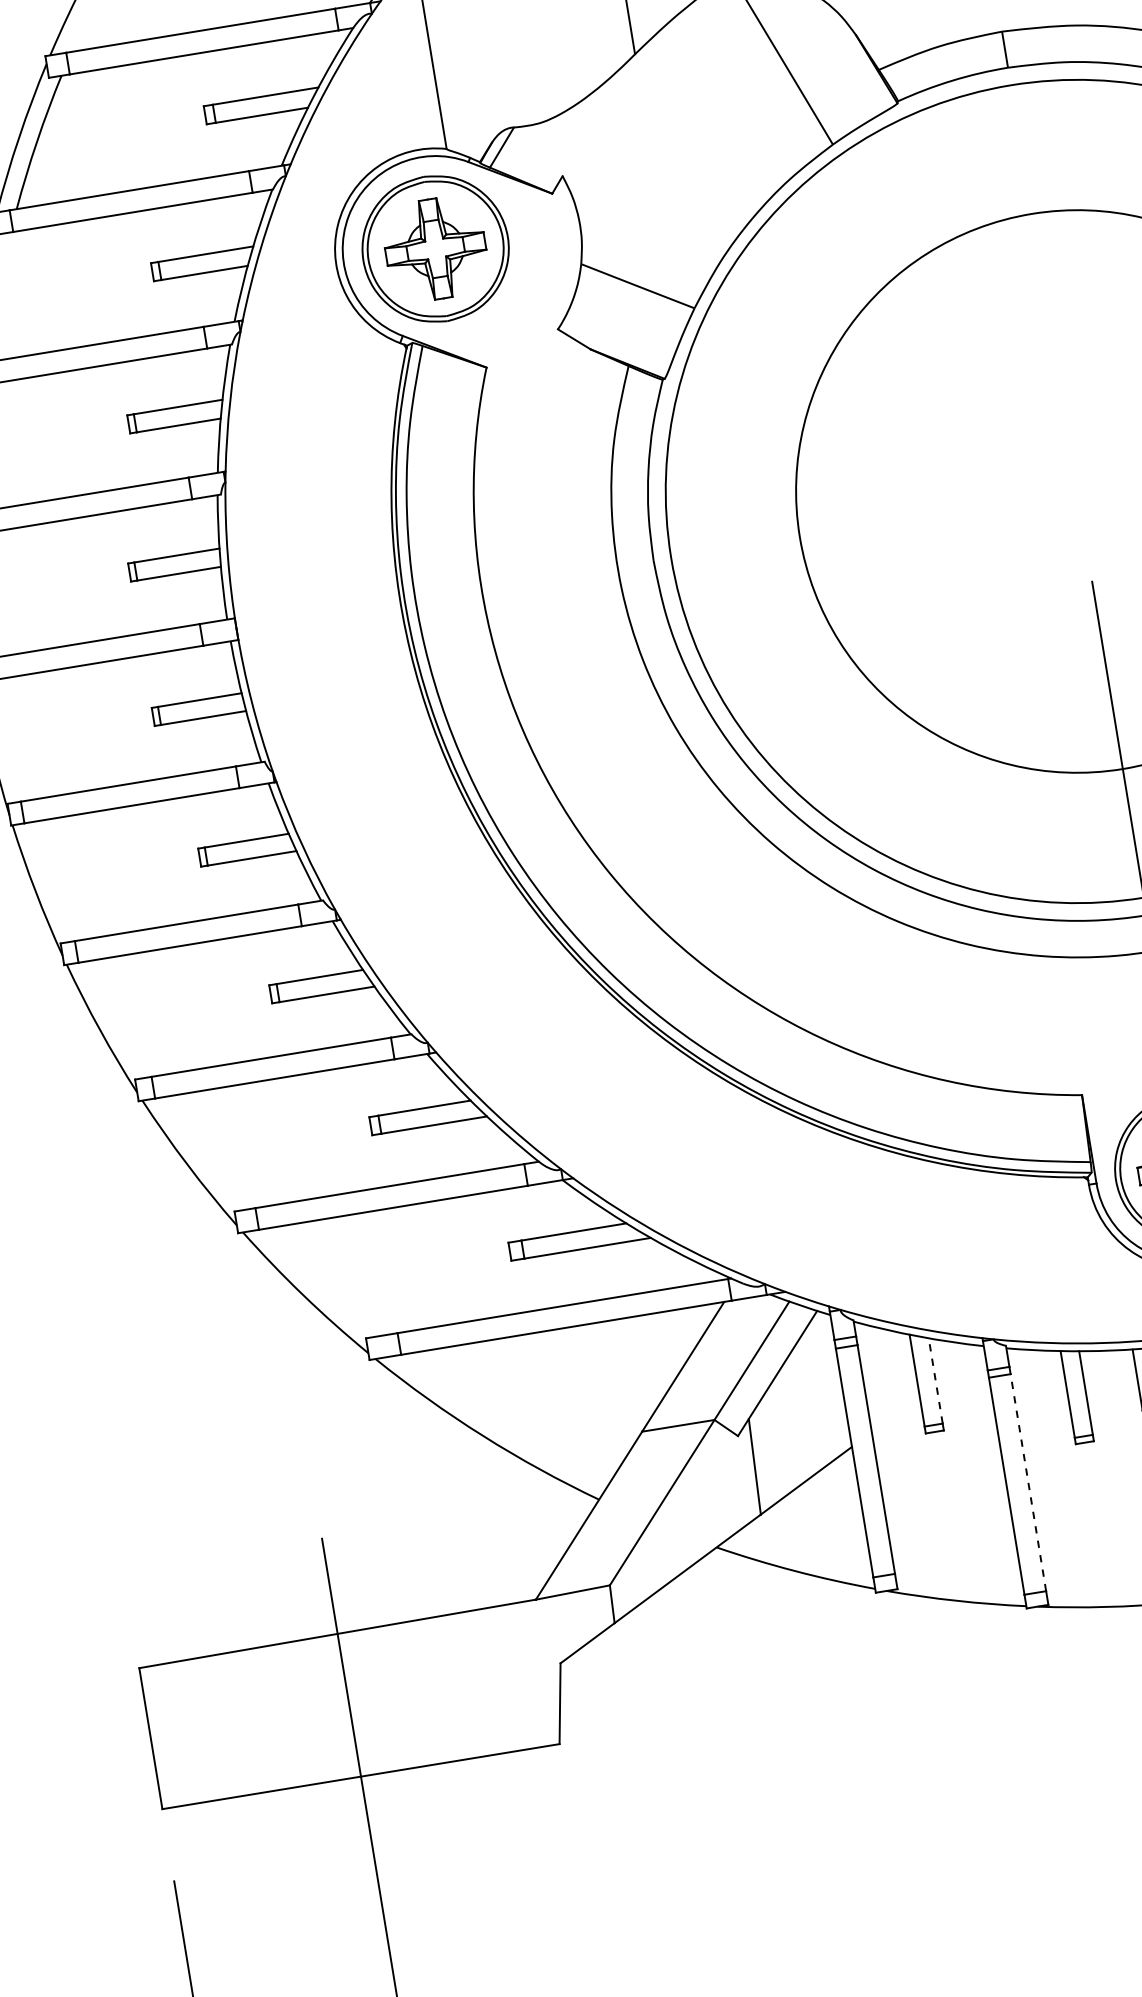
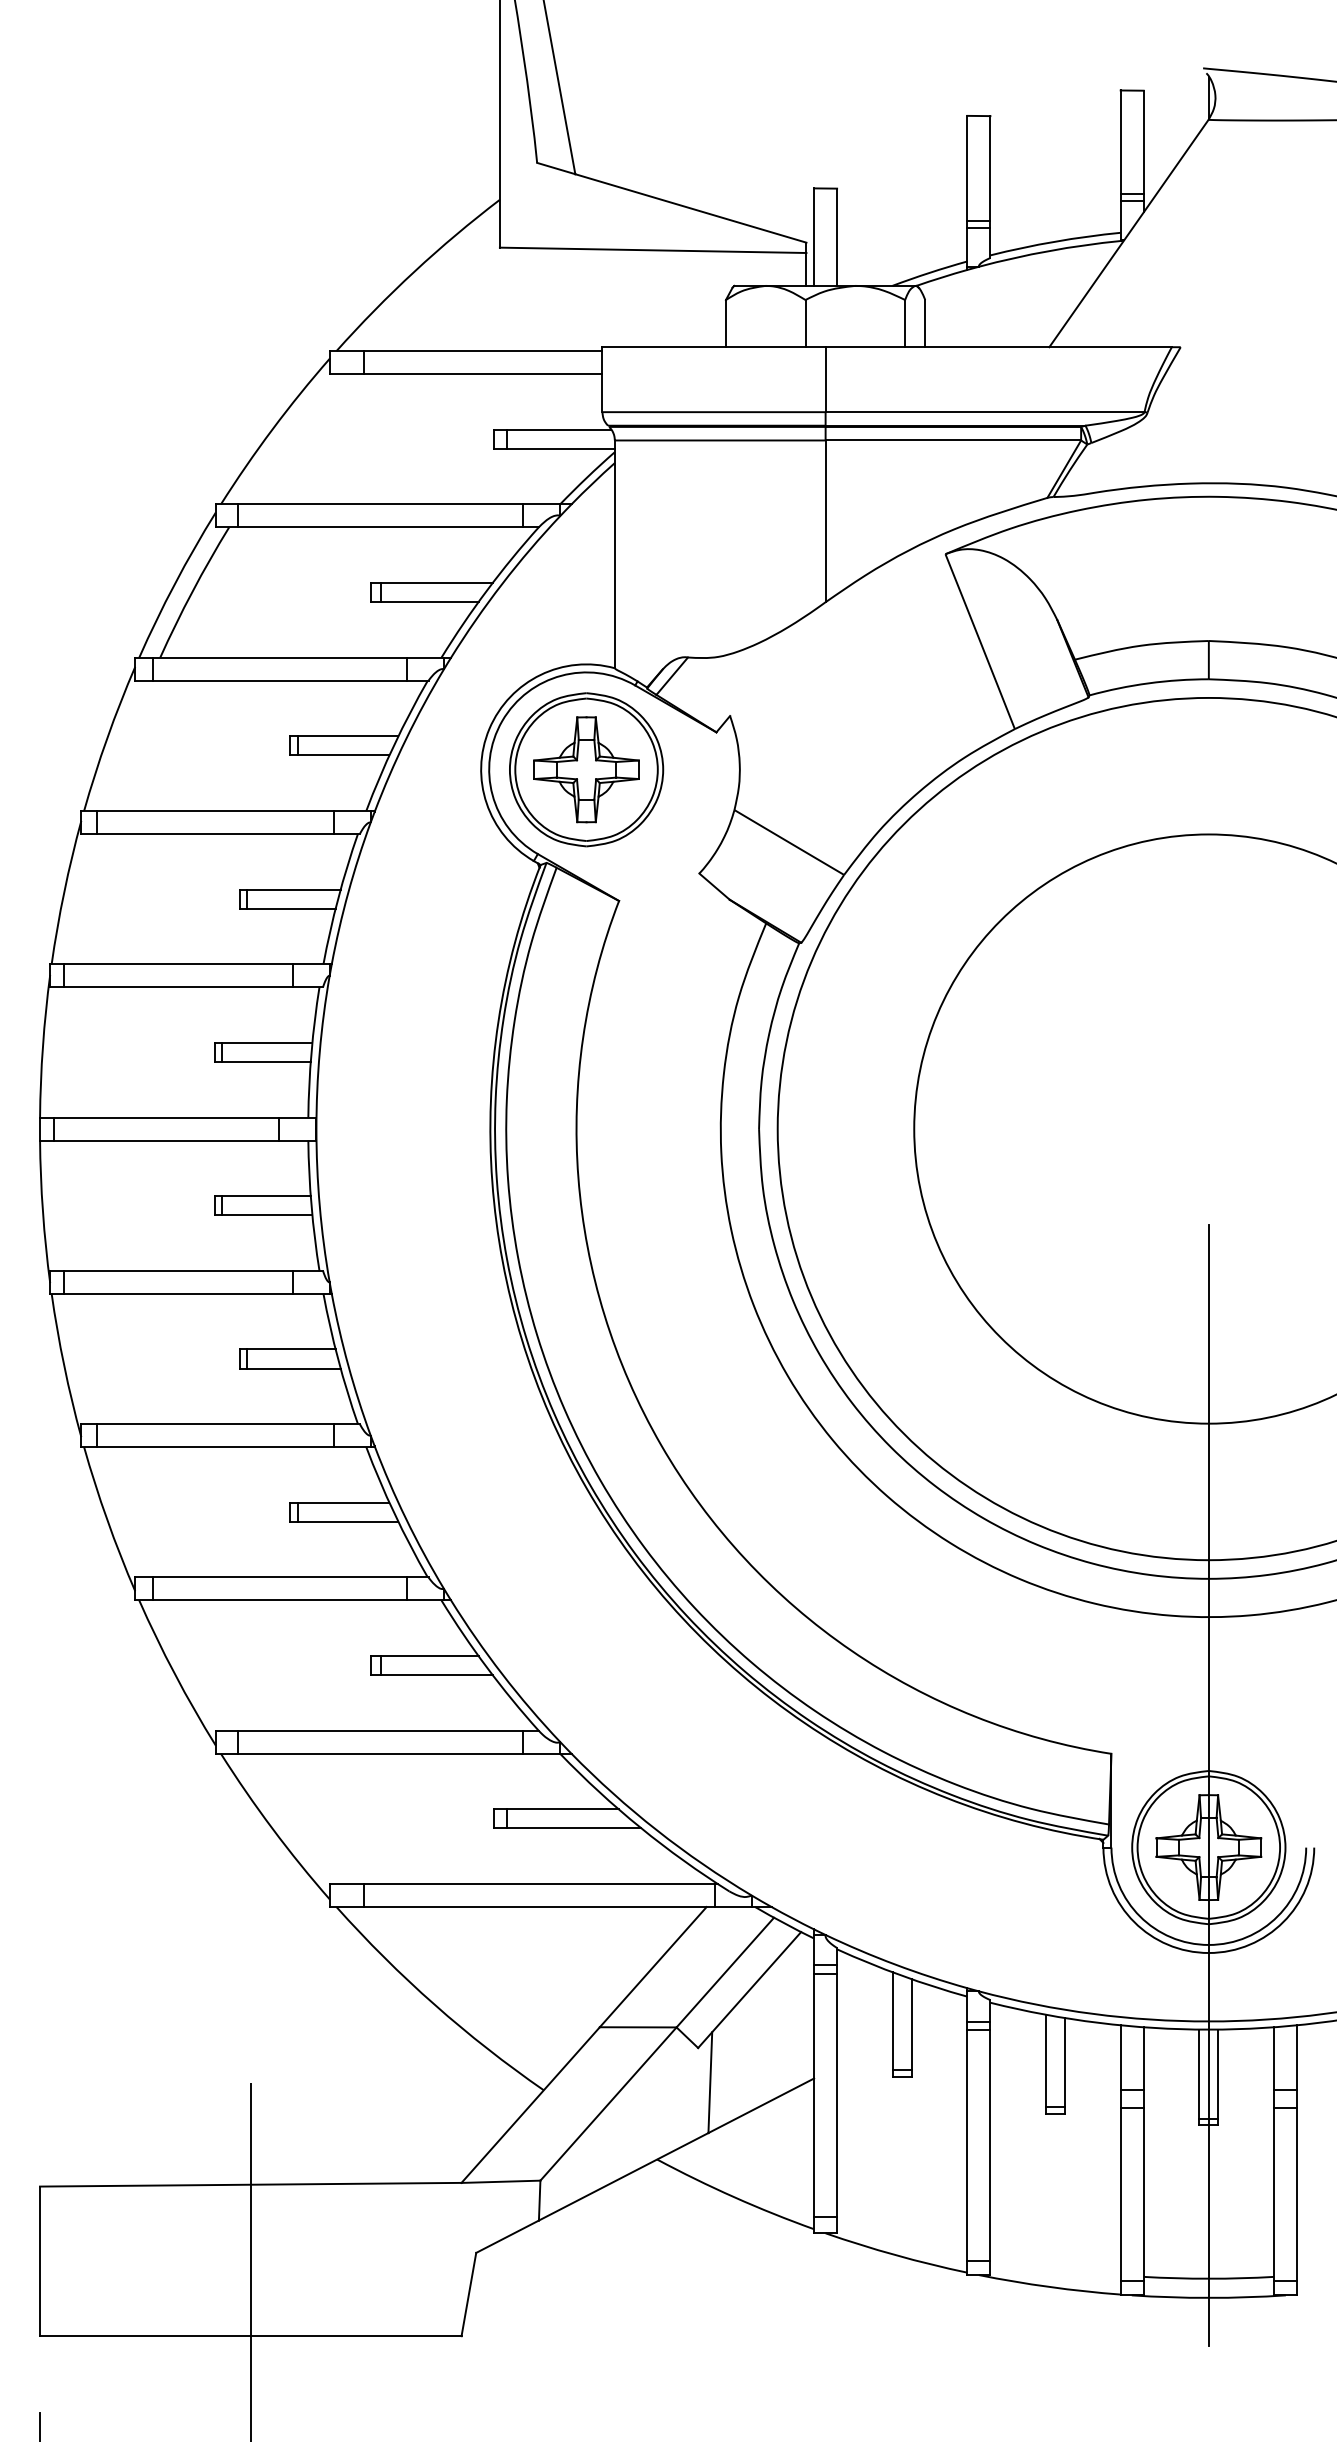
line: (935, 1381) -> (911, 2024), dashed -> solid
line: (1028, 1481) -> (990, 2144), dashed -> solid

